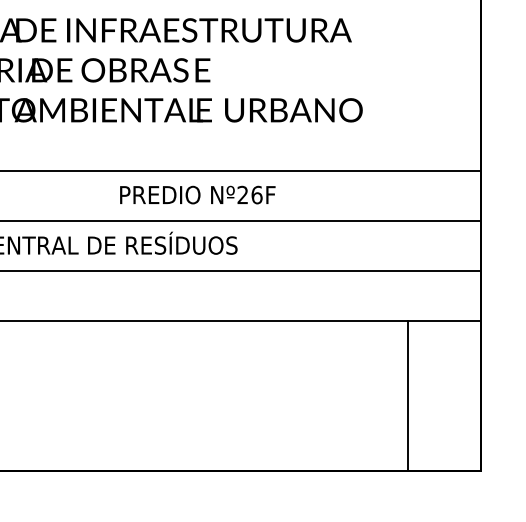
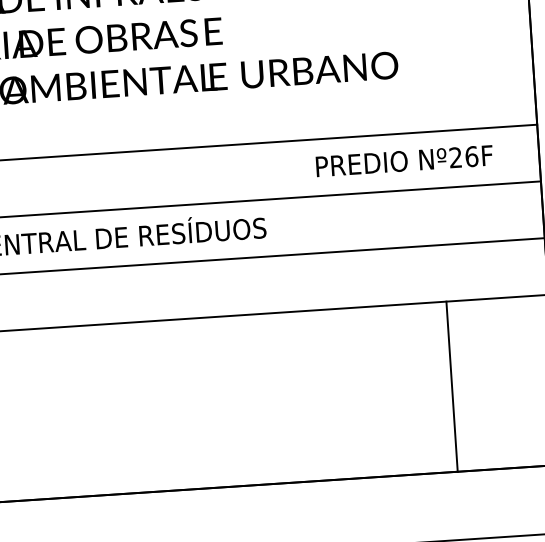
text: (197, 194) -> (404, 160), moved
line: (408, 395) -> (452, 386), moved

